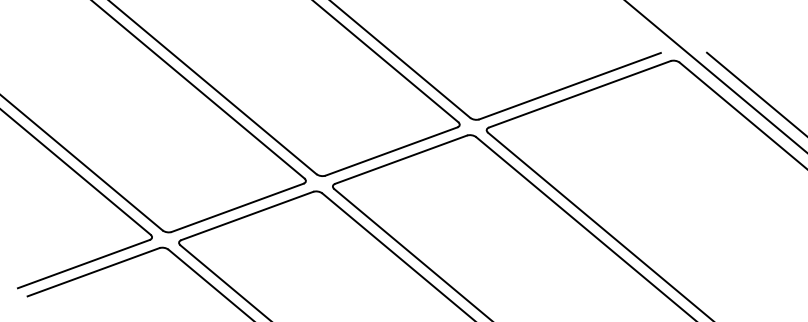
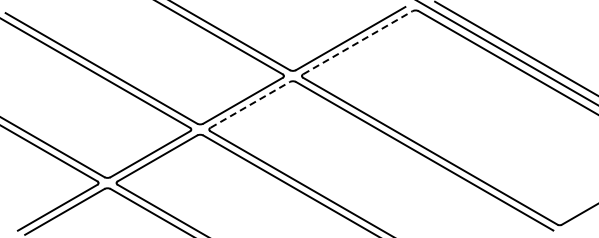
line: (580, 94) -> (358, 42), solid -> dashed
line: (401, 159) -> (250, 104), solid -> dashed

